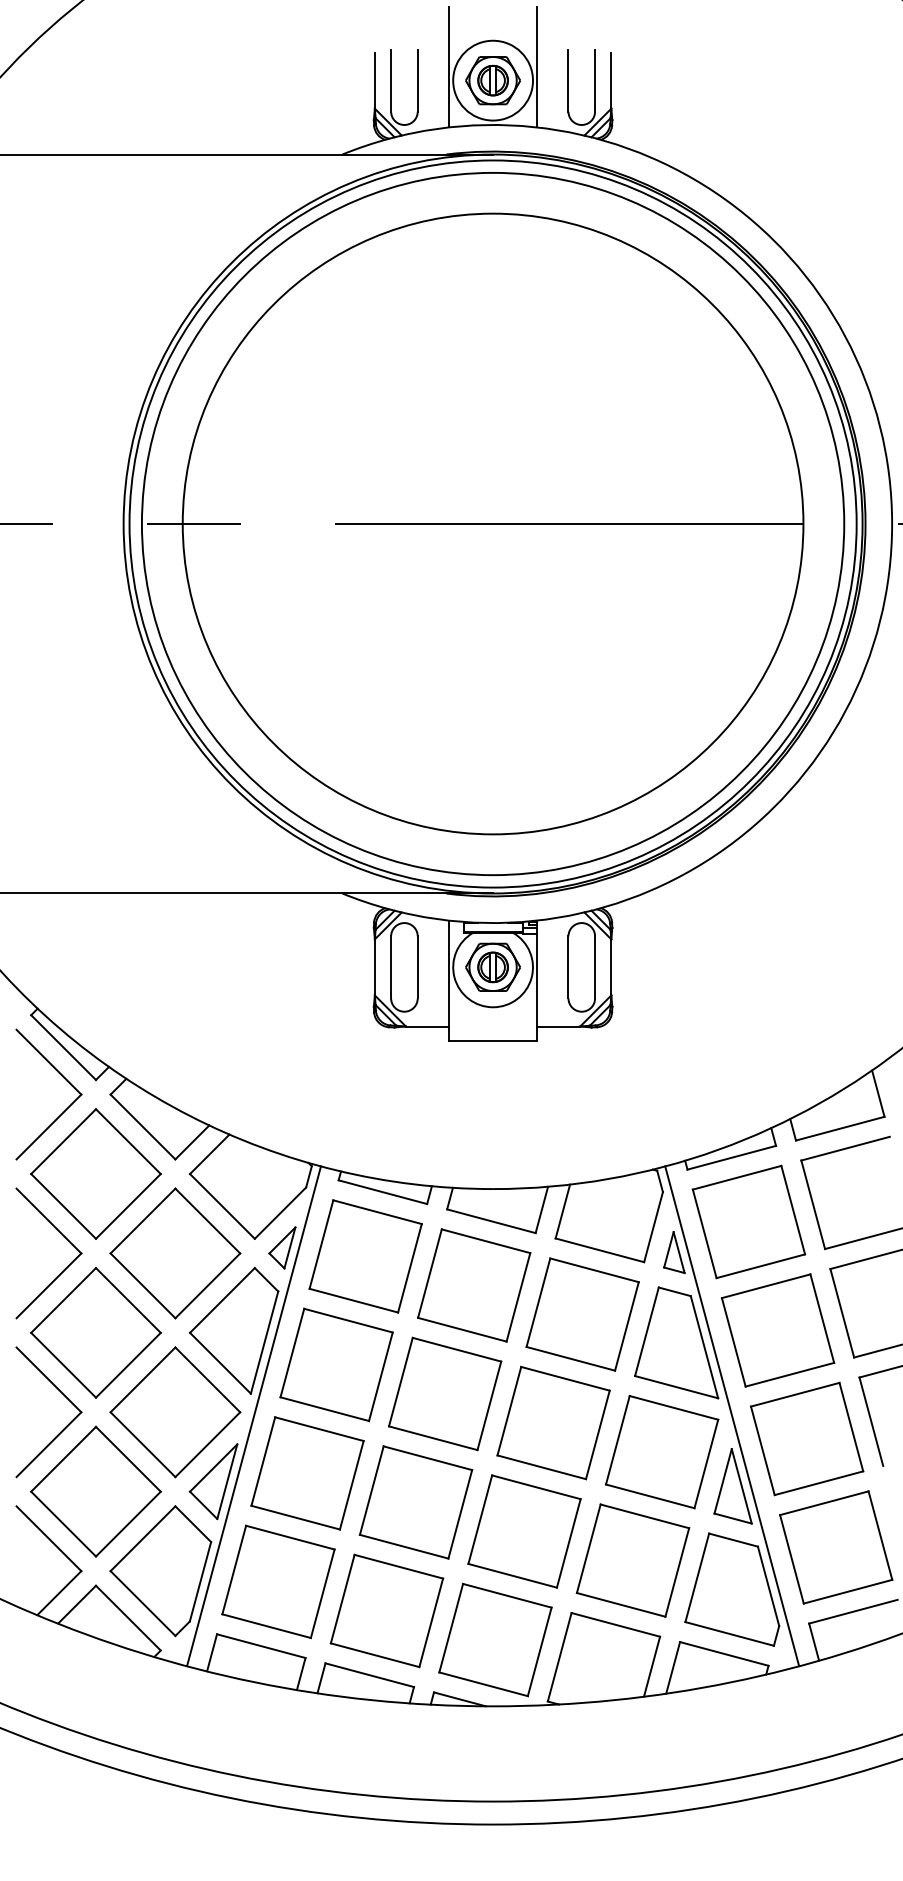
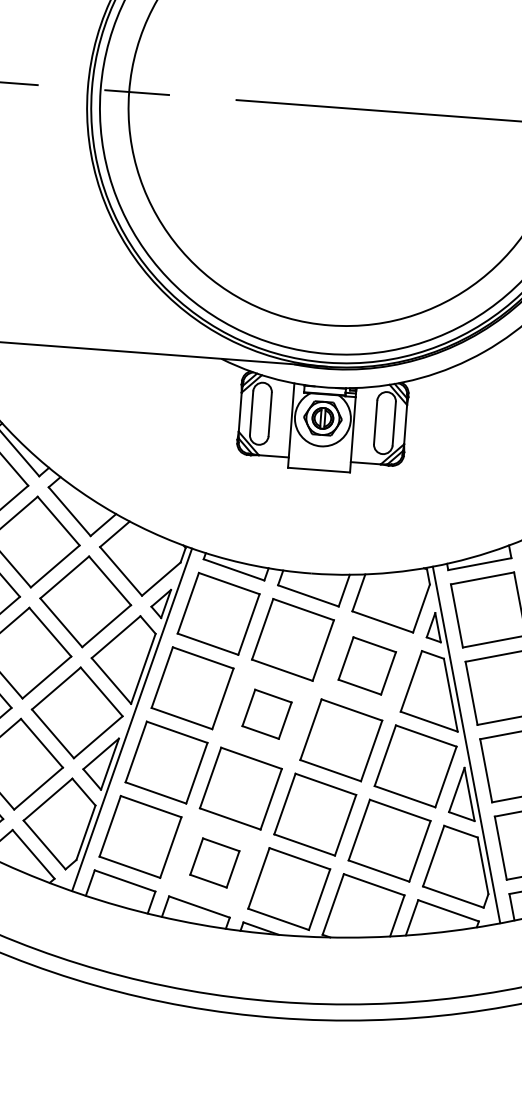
part: (582, 1314) -> (367, 665), size x0.7
part: (445, 1393) -> (267, 713), size x0.6
part: (386, 1610) -> (214, 862), size x0.6

